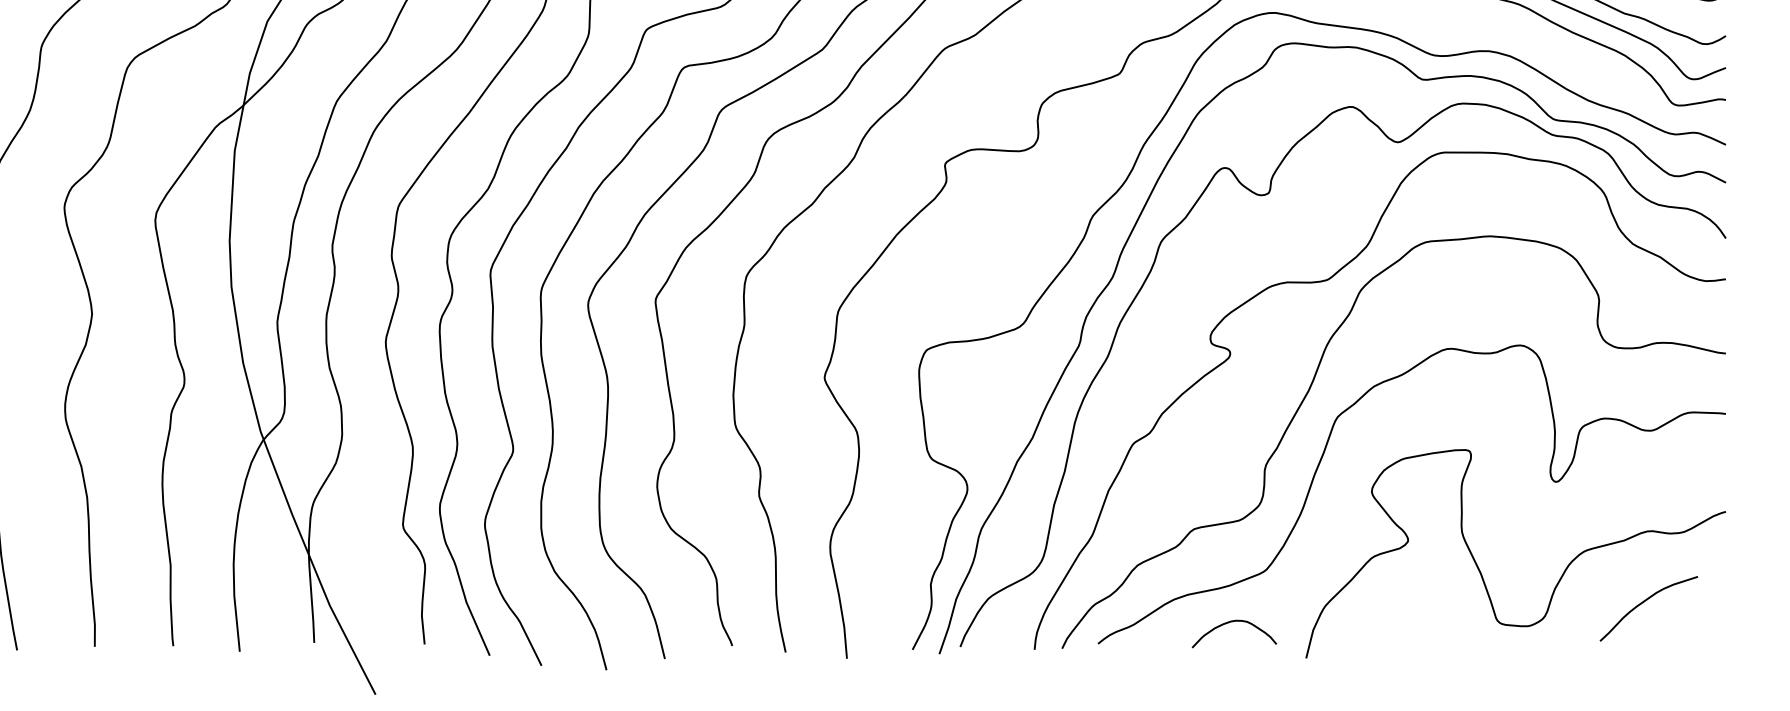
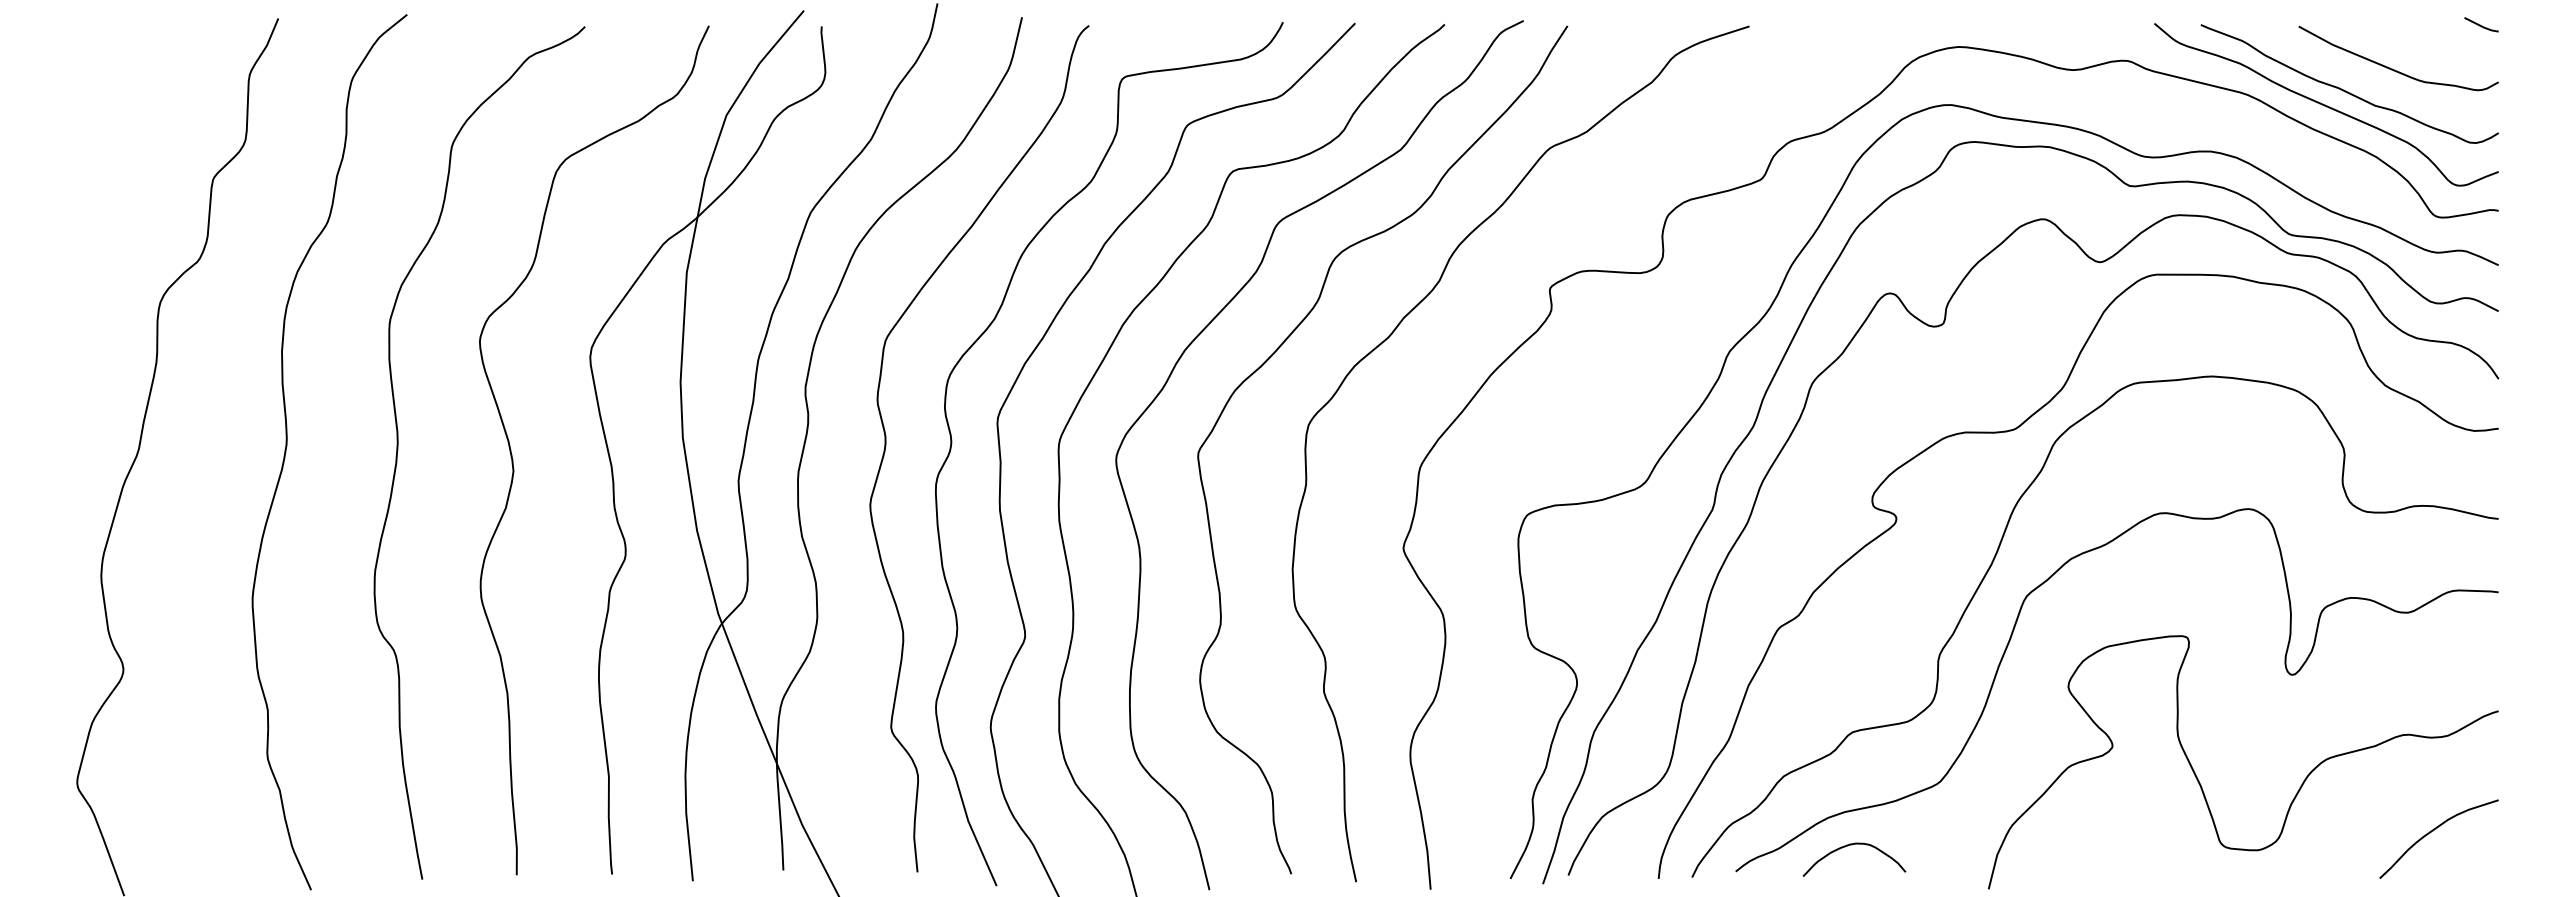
curve: (1644, 602) -> (2433, 831), moved
curve: (1232, 622) -> (1852, 845), moved

